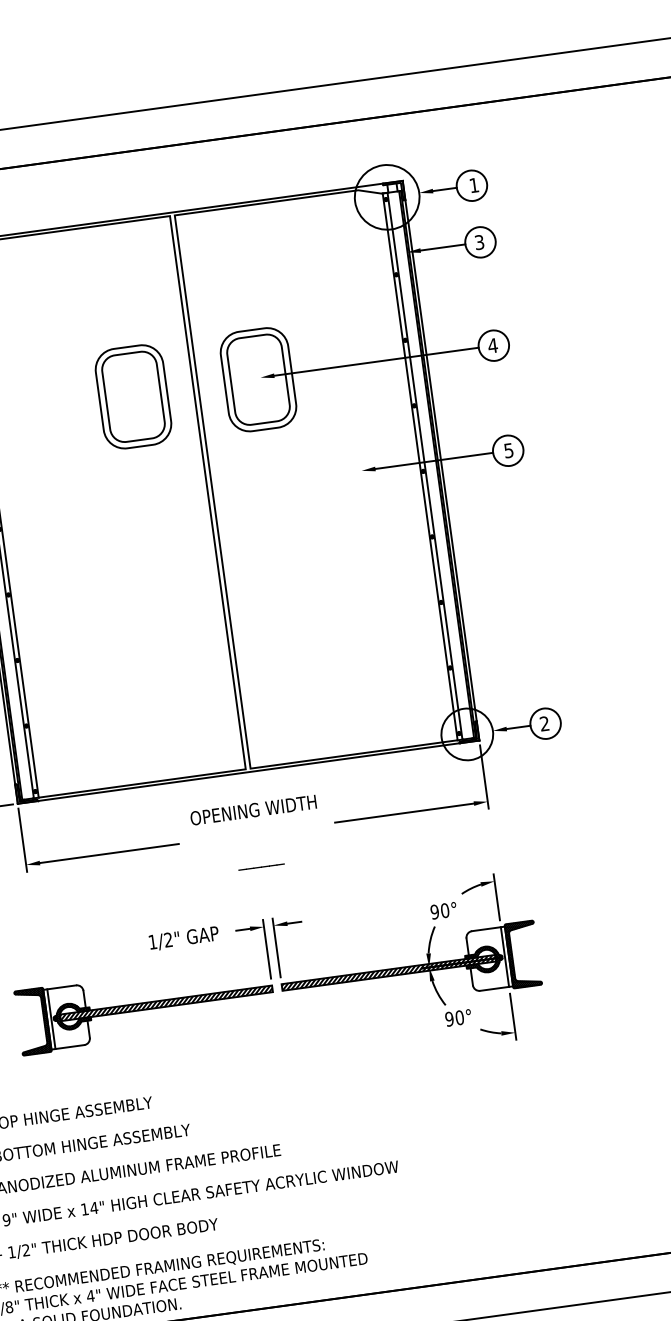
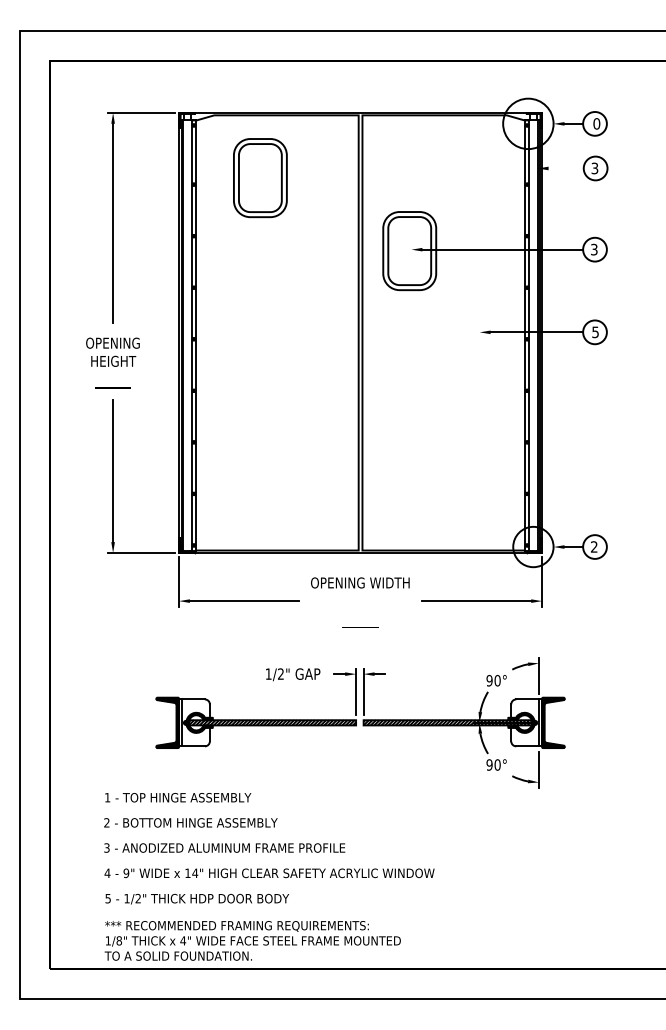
text: (473, 185) -> (596, 123), 1 -> 0
line: (442, 247) -> (565, 168), removed
text: (491, 345) -> (593, 249), 4 -> 3
part: (133, 397) -> (260, 178), moved

